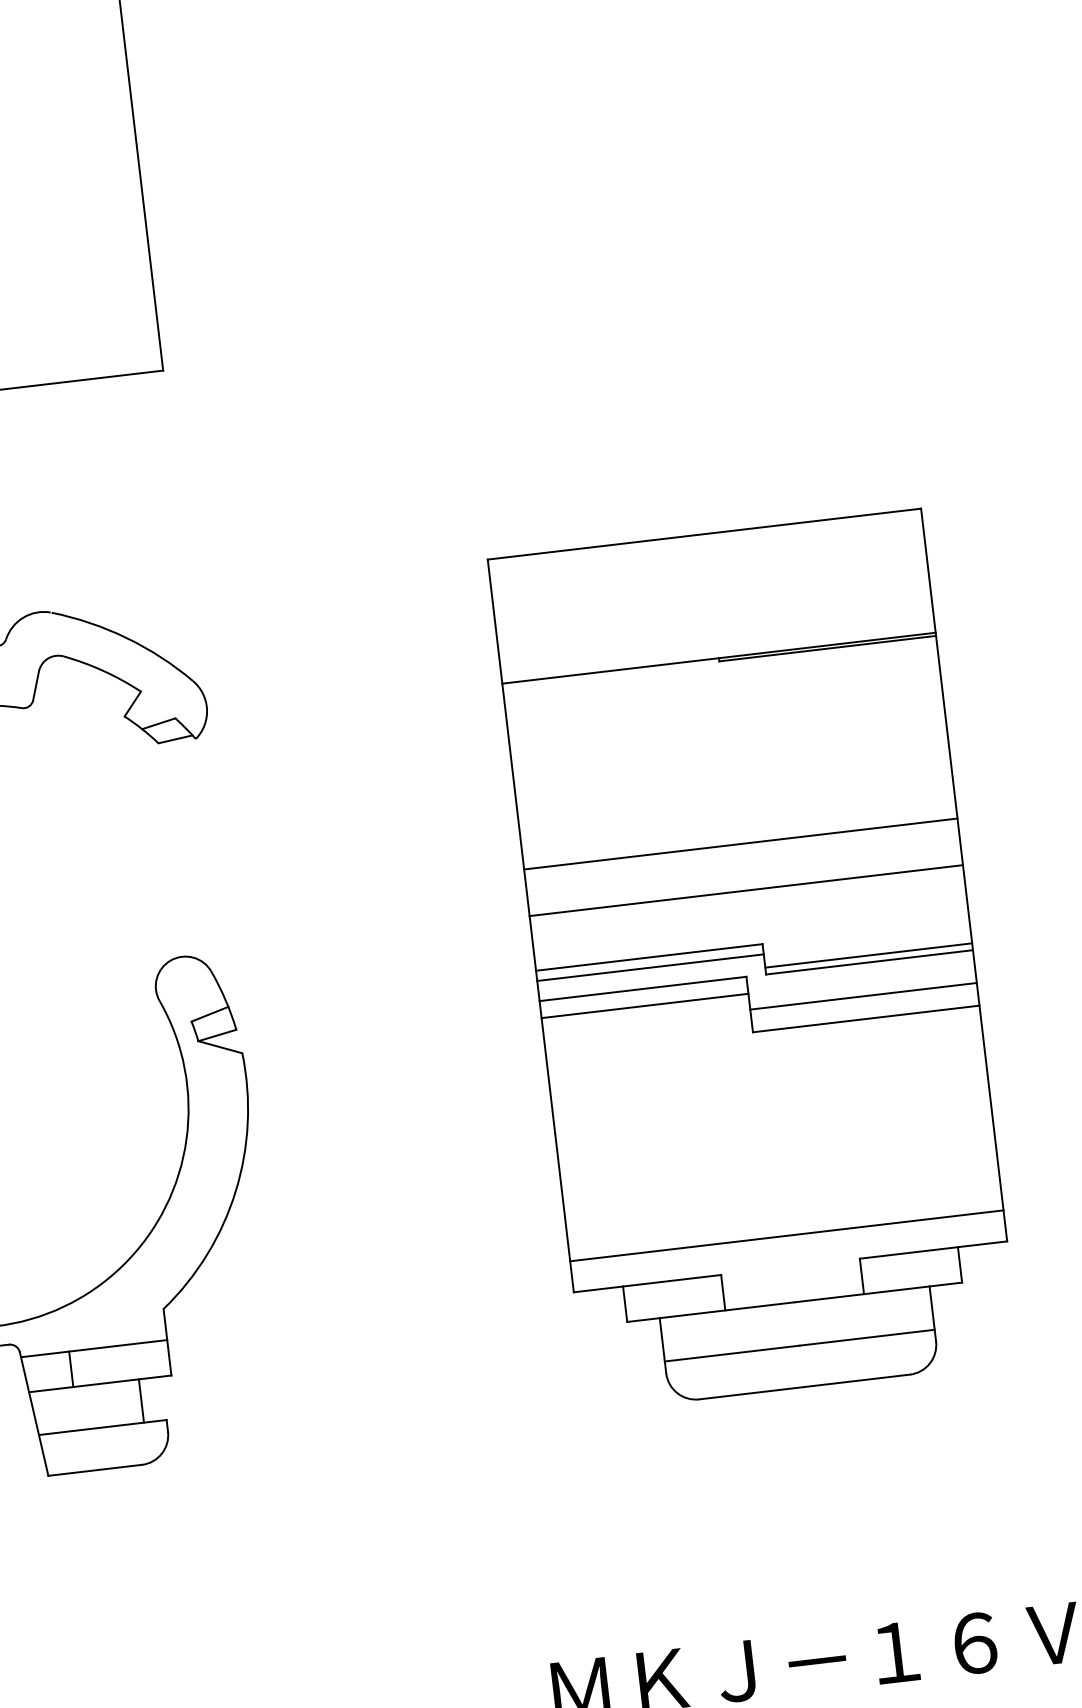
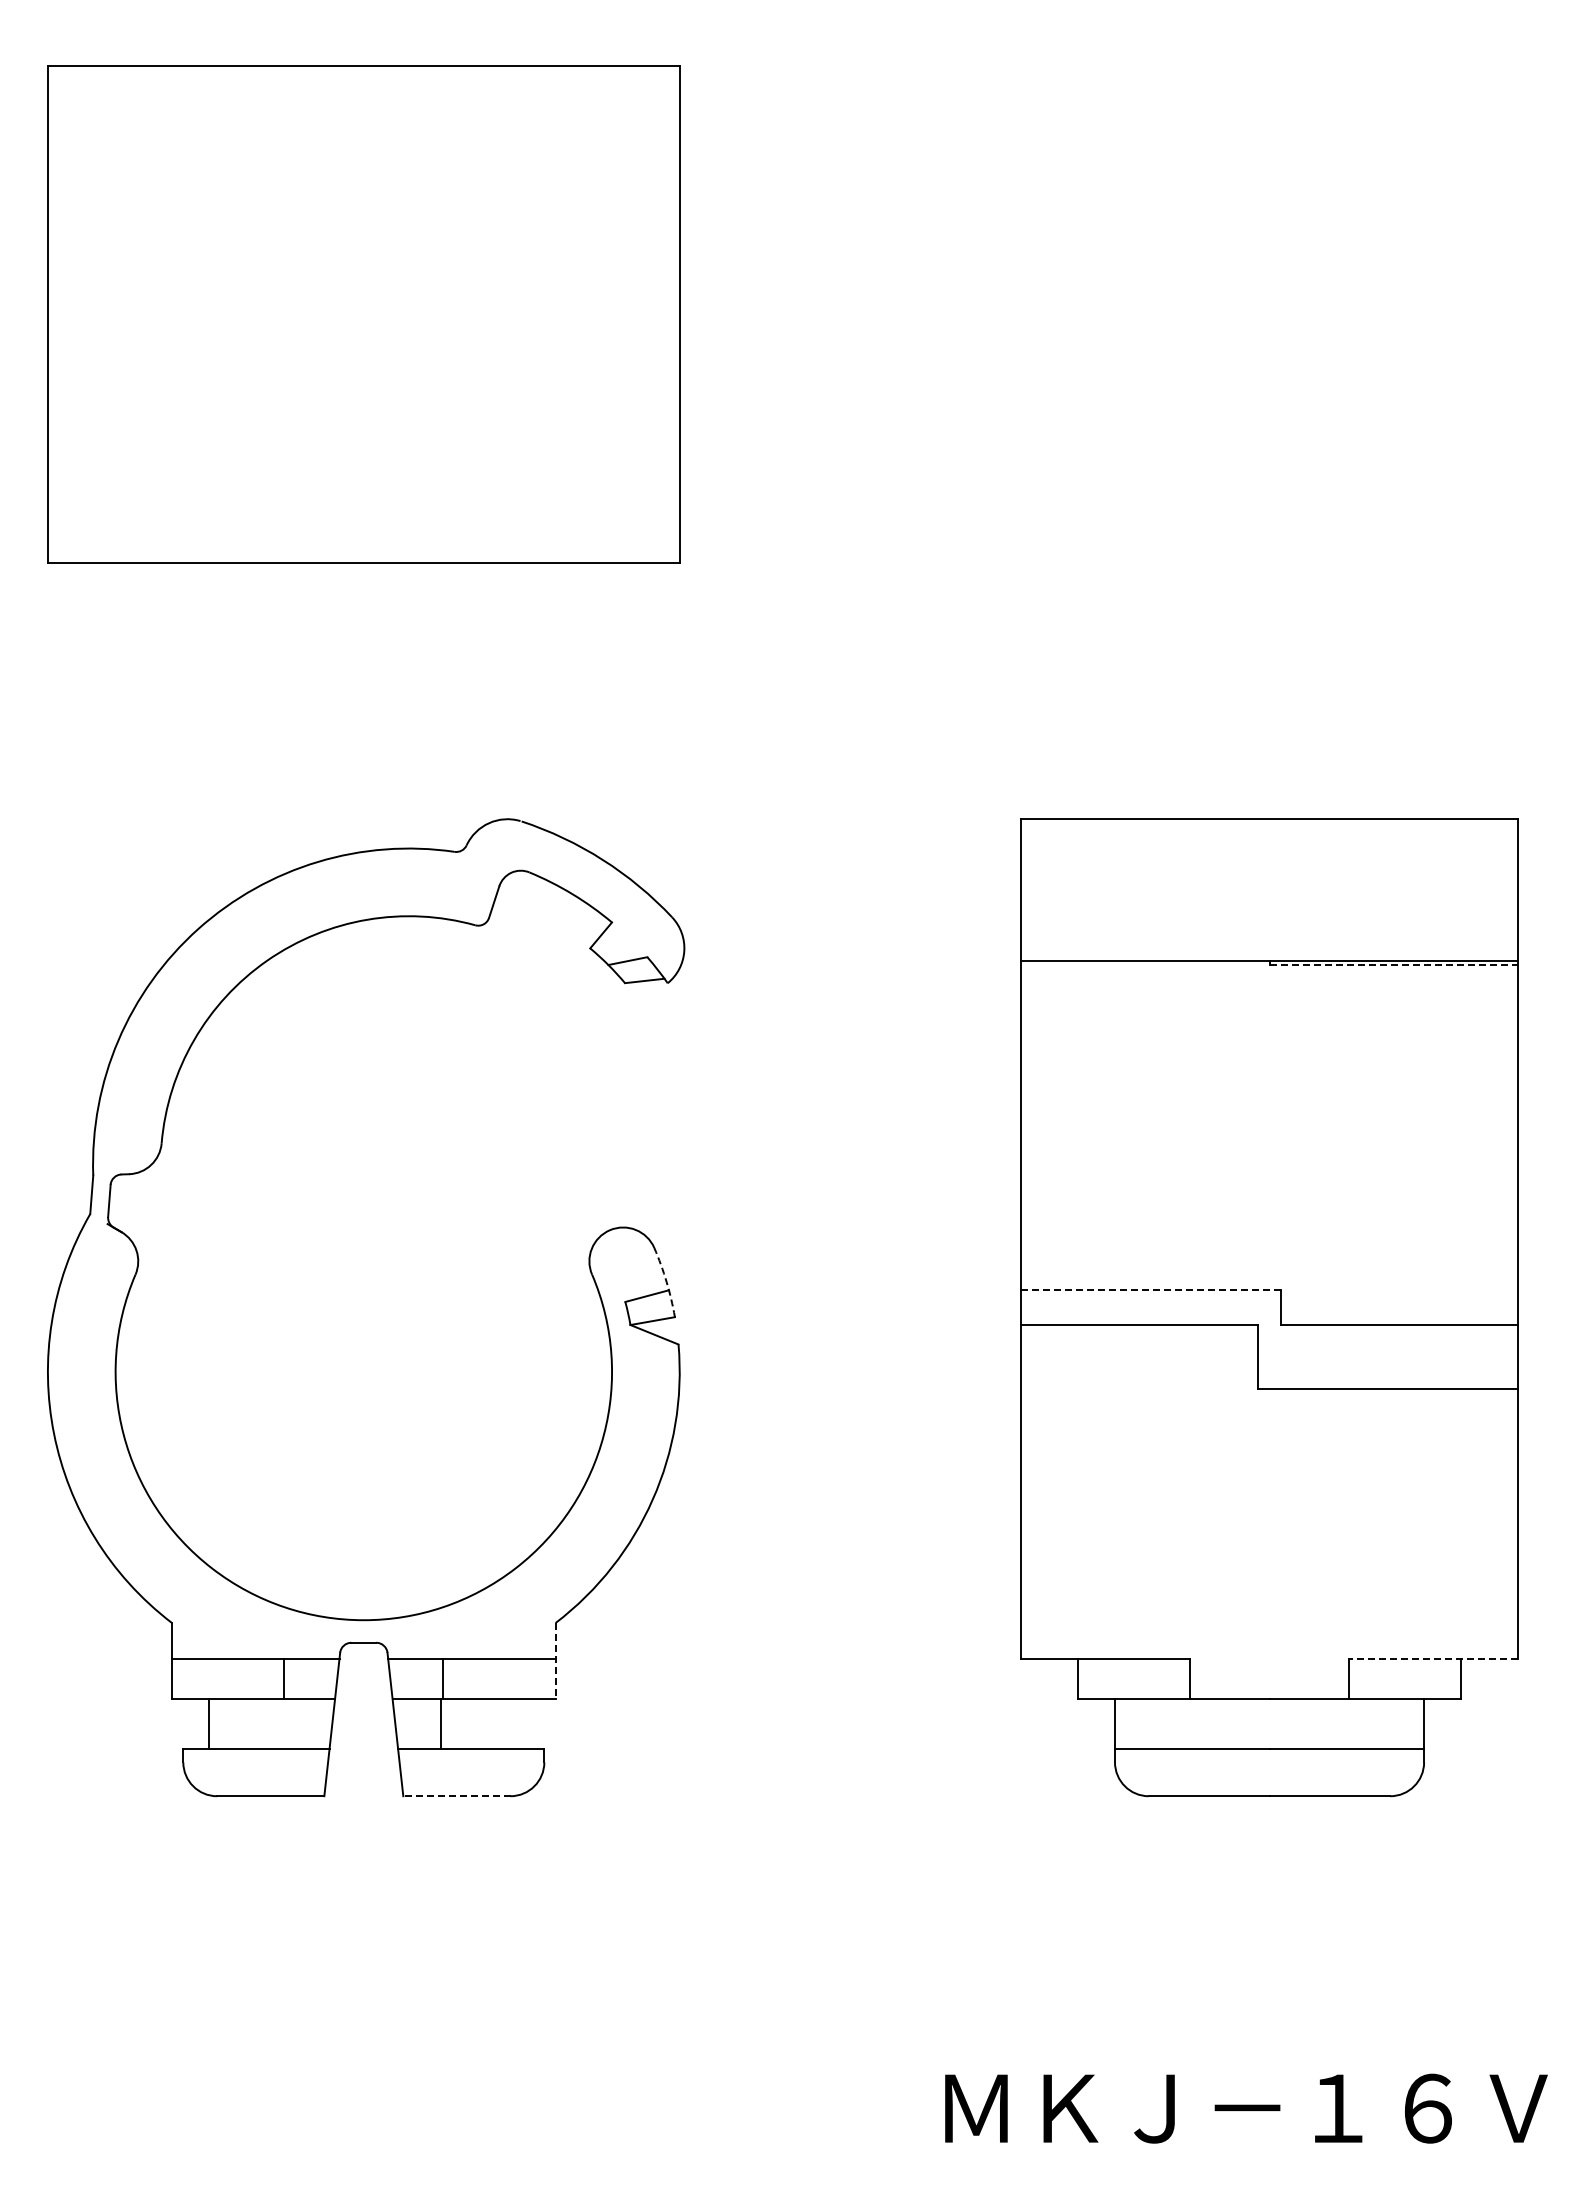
line: (828, 648) -> (1394, 965), solid -> dashed
line: (740, 844) -> (1269, 1174), removed
line: (746, 890) -> (1269, 1227), removed
line: (868, 955) -> (1398, 1317), removed
line: (649, 957) -> (1151, 1290), solid -> dashed
line: (649, 967) -> (1150, 1301), removed
line: (863, 996) -> (1387, 1362), removed
arc: (225, 1000) -> (666, 1282), solid -> dashed
line: (644, 1005) -> (1139, 1344), removed
line: (786, 1236) -> (1269, 1623), removed
line: (932, 1250) -> (1432, 1658), solid -> dashed
line: (167, 1342) -> (555, 1661), solid -> dashed
line: (141, 1400) -> (441, 1723), moved
line: (94, 1470) -> (456, 1796), solid -> dashed

